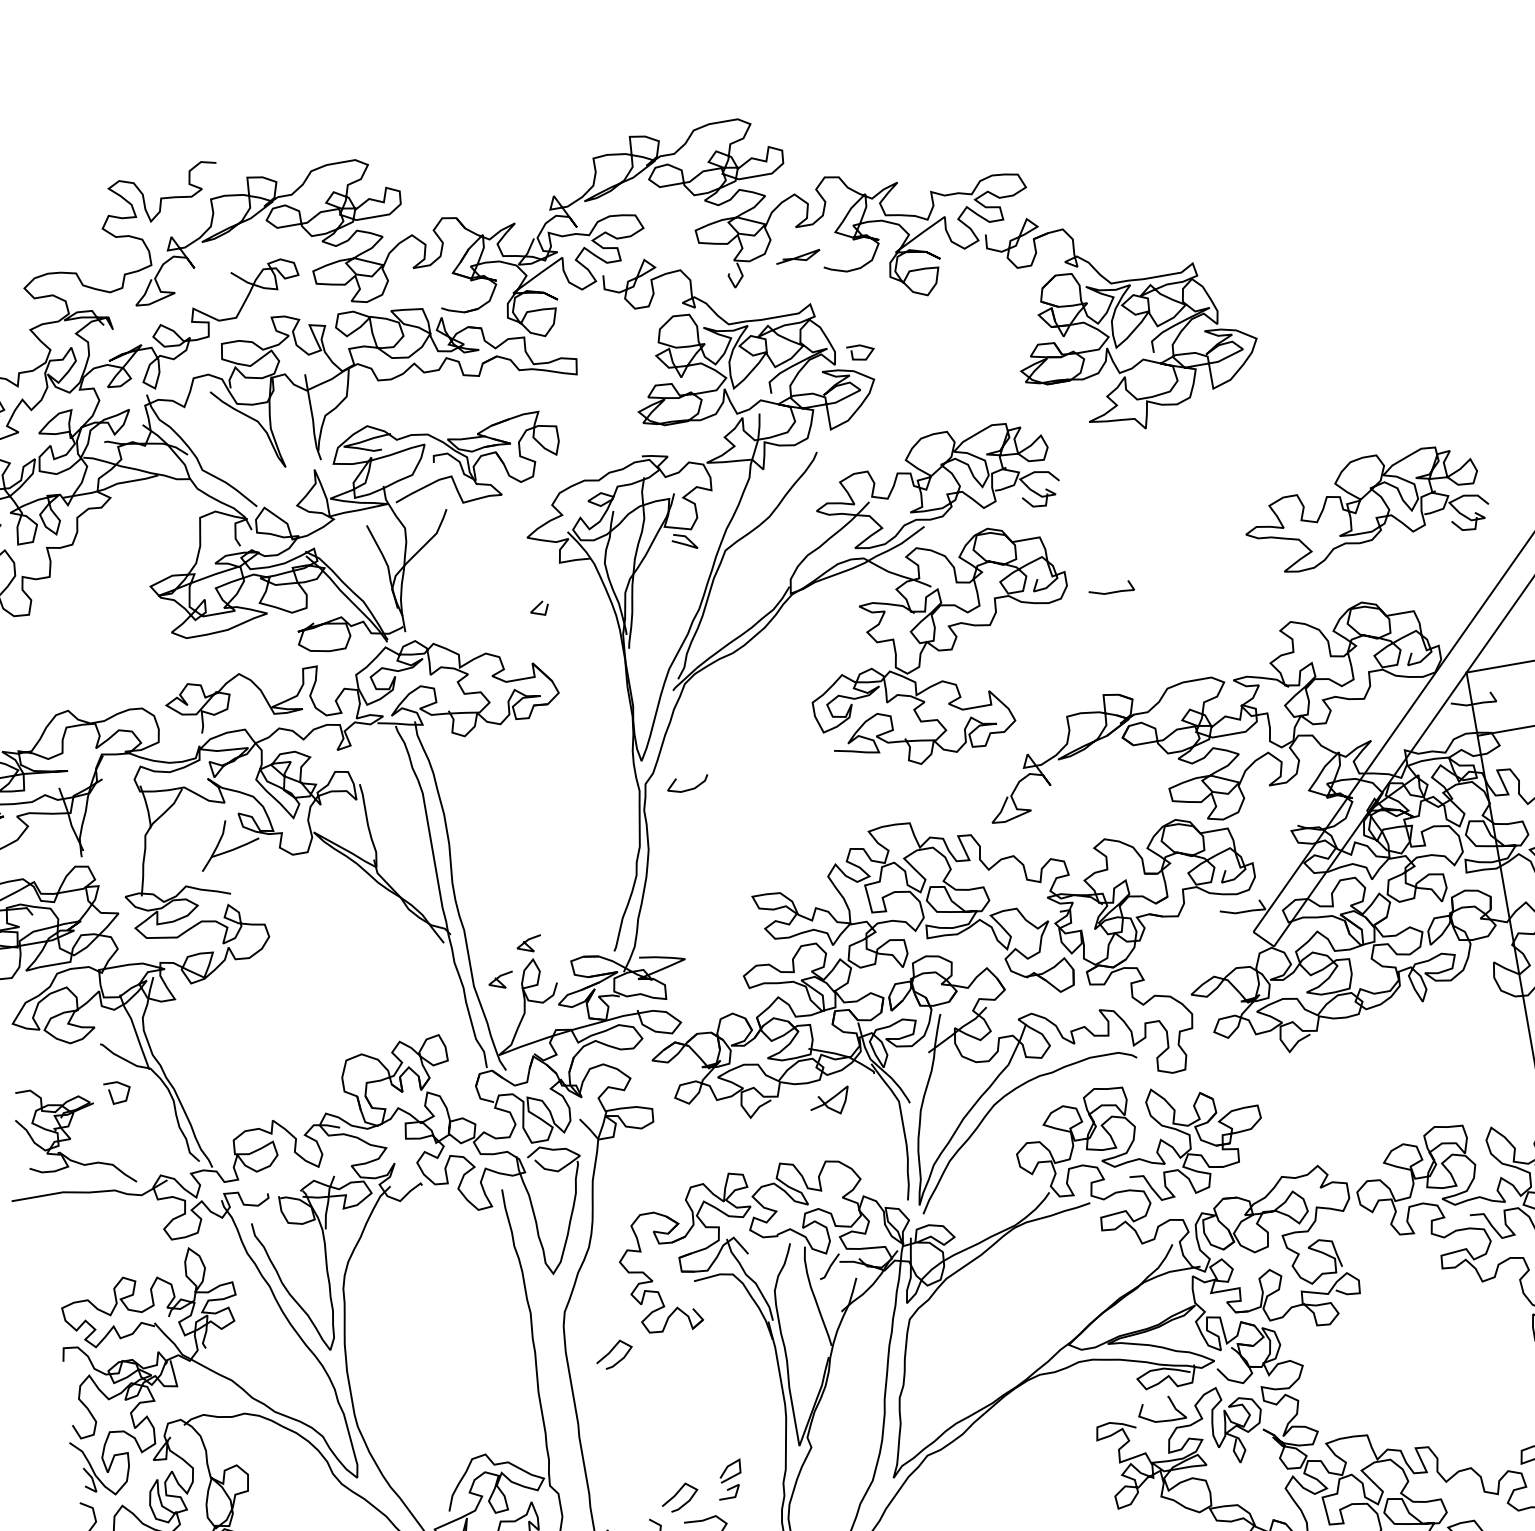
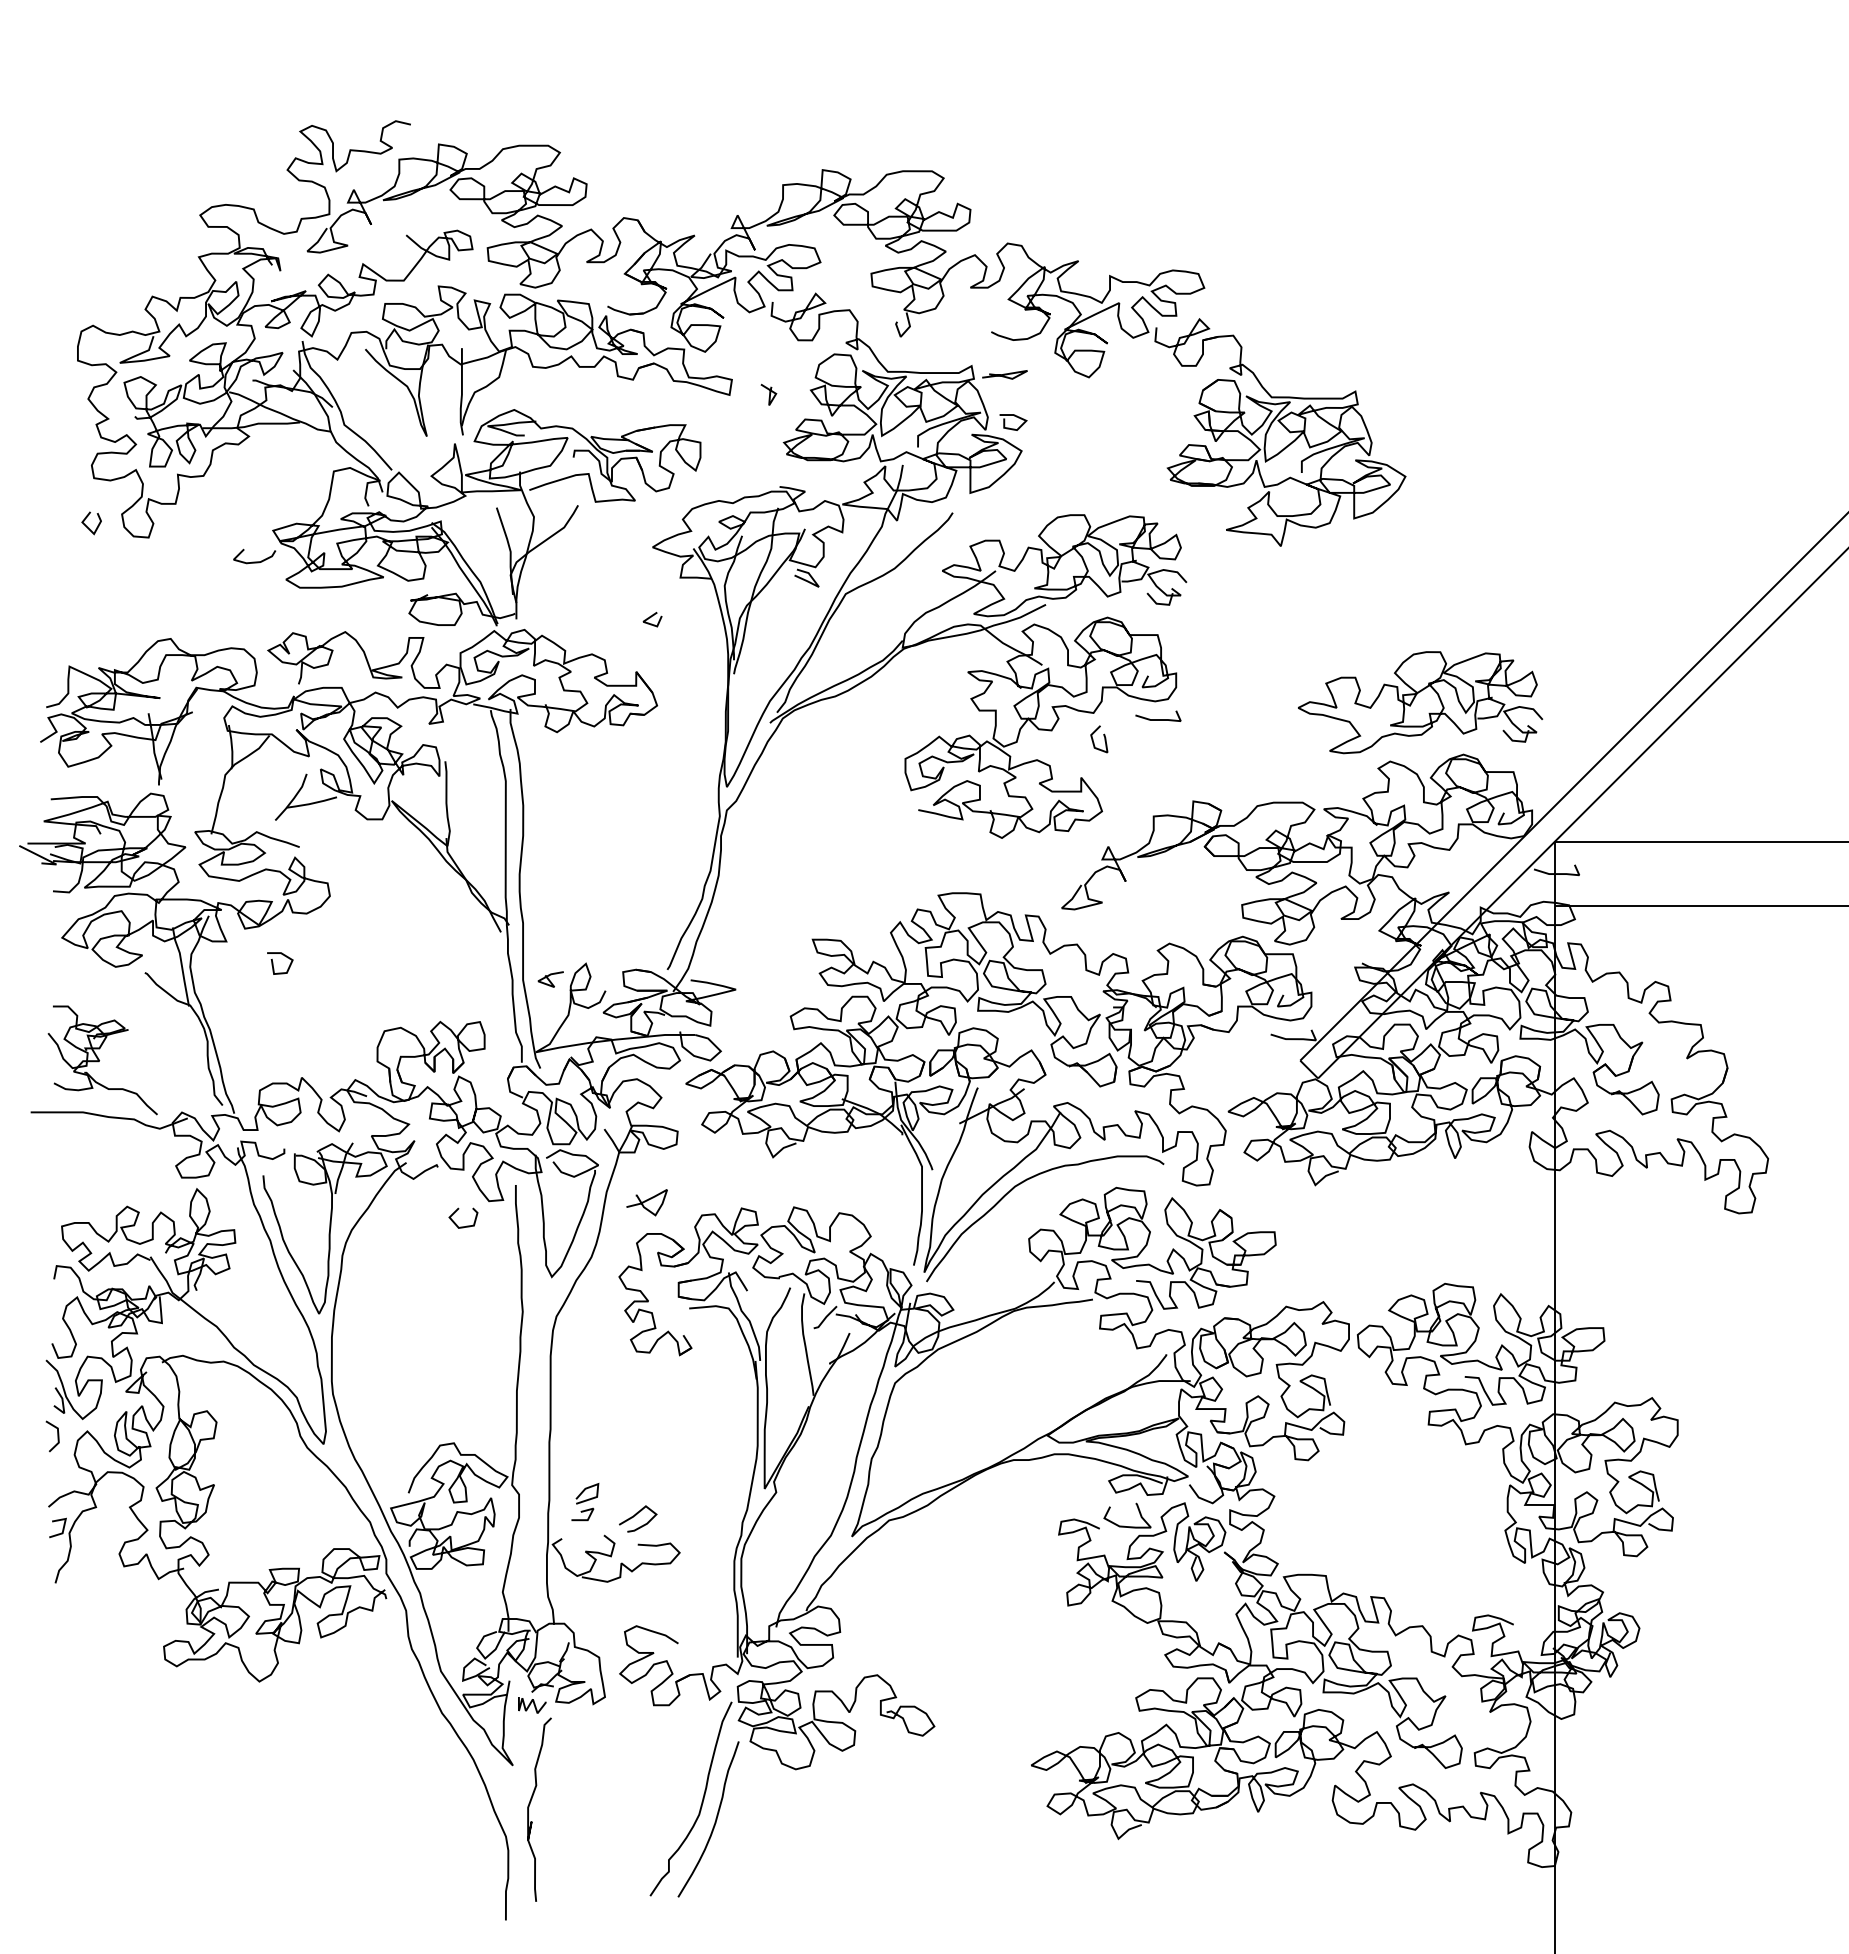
curve: (797, 257) -> (1004, 374), moved
line: (616, 367) -> (769, 394), added
part: (1365, 508) -> (1420, 702), moved
line: (1112, 592) -> (1158, 719), moved
curve: (1003, 646) -> (1103, 736), added
curve: (688, 788) -> (254, 561), moved
curve: (528, 944) -> (583, 948), removed
curve: (111, 1093) -> (273, 963), moved
curve: (829, 1101) -> (646, 1201), moved
curve: (460, 1237) -> (466, 1225), added
curve: (612, 1351) -> (596, 1363), removed
part: (730, 1480) -> (585, 1502), moved

